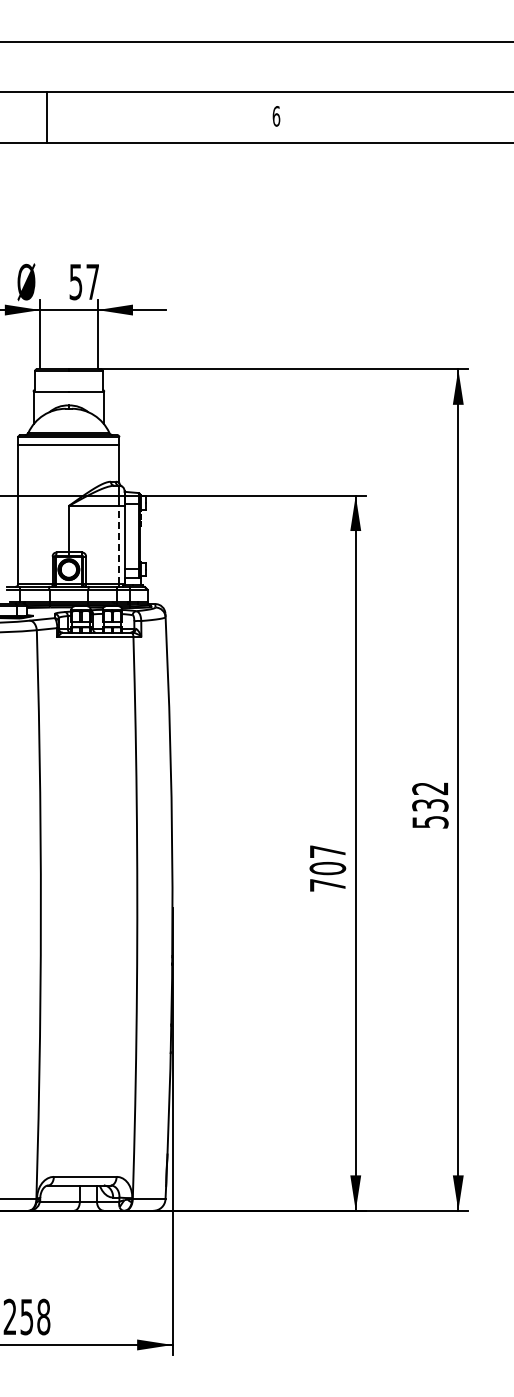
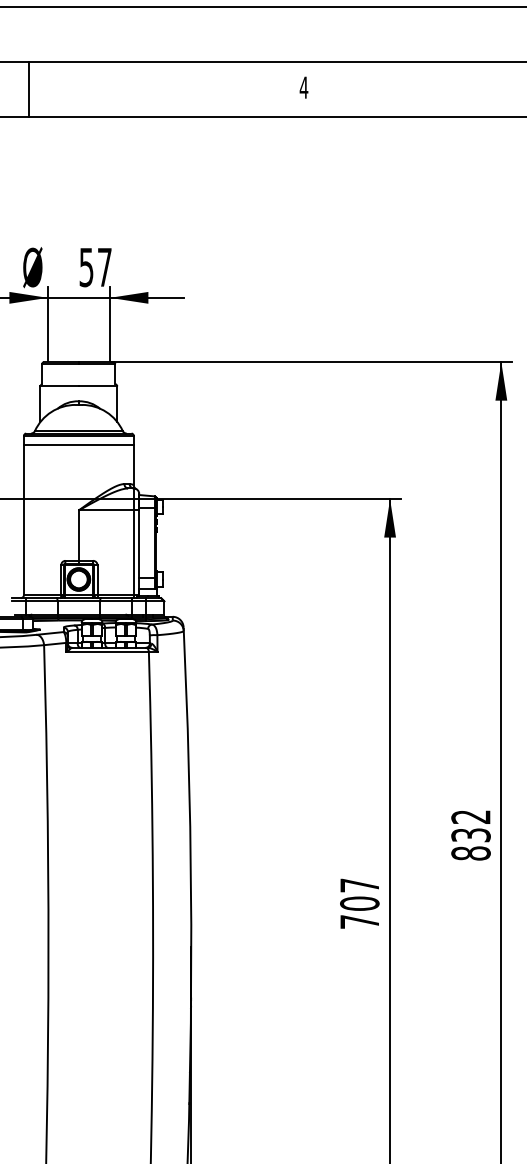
text: (276, 116) -> (304, 87), 6 -> 4
line: (47, 117) -> (29, 88), moved
line: (119, 544) -> (133, 552), dashed -> solid
text: (430, 821) -> (471, 852), 532 -> 832

